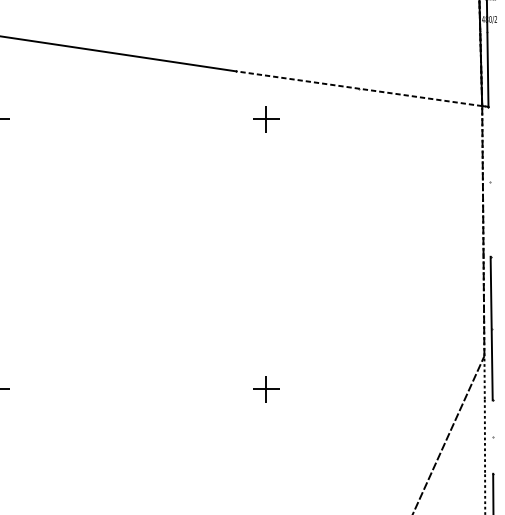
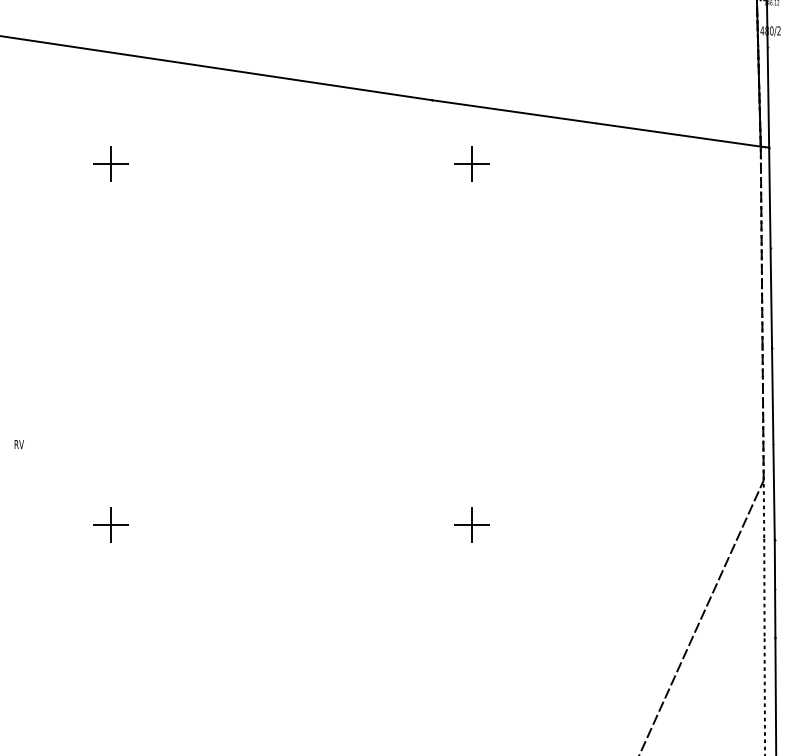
line: (359, 88) -> (596, 123), dashed -> solid
line: (489, 181) -> (770, 247), added
line: (492, 436) -> (774, 588), added

